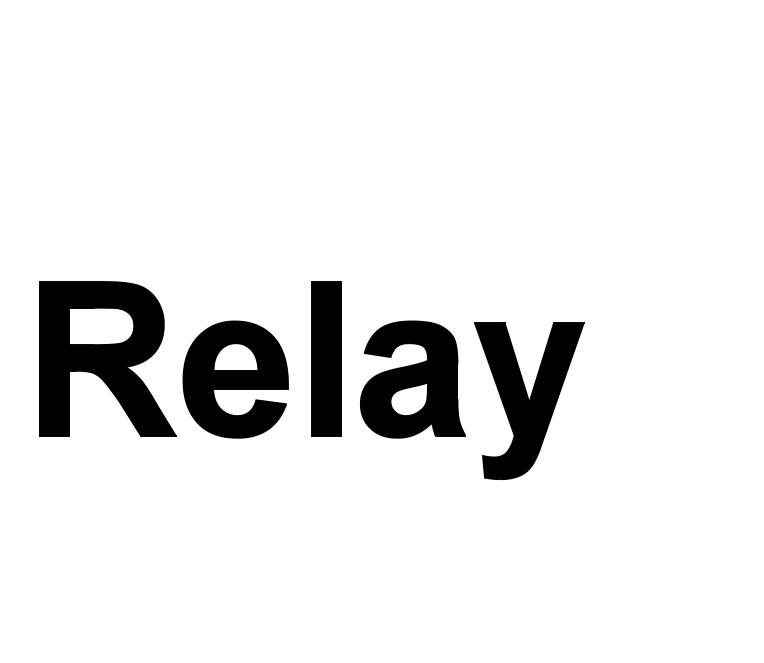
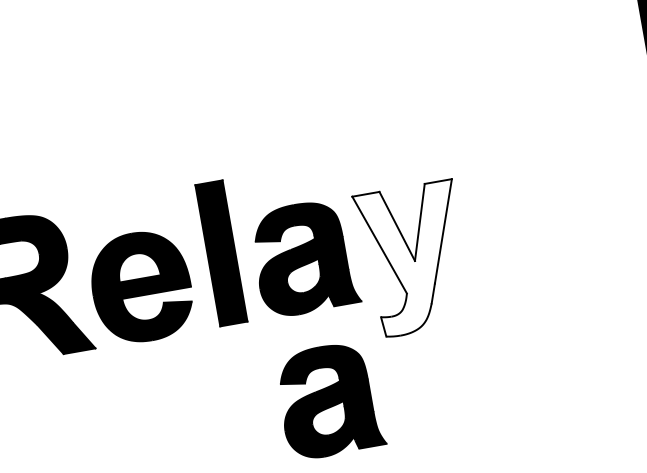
fill: (529, 401) -> (414, 259), removed
part: (412, 534) -> (328, 400), added

